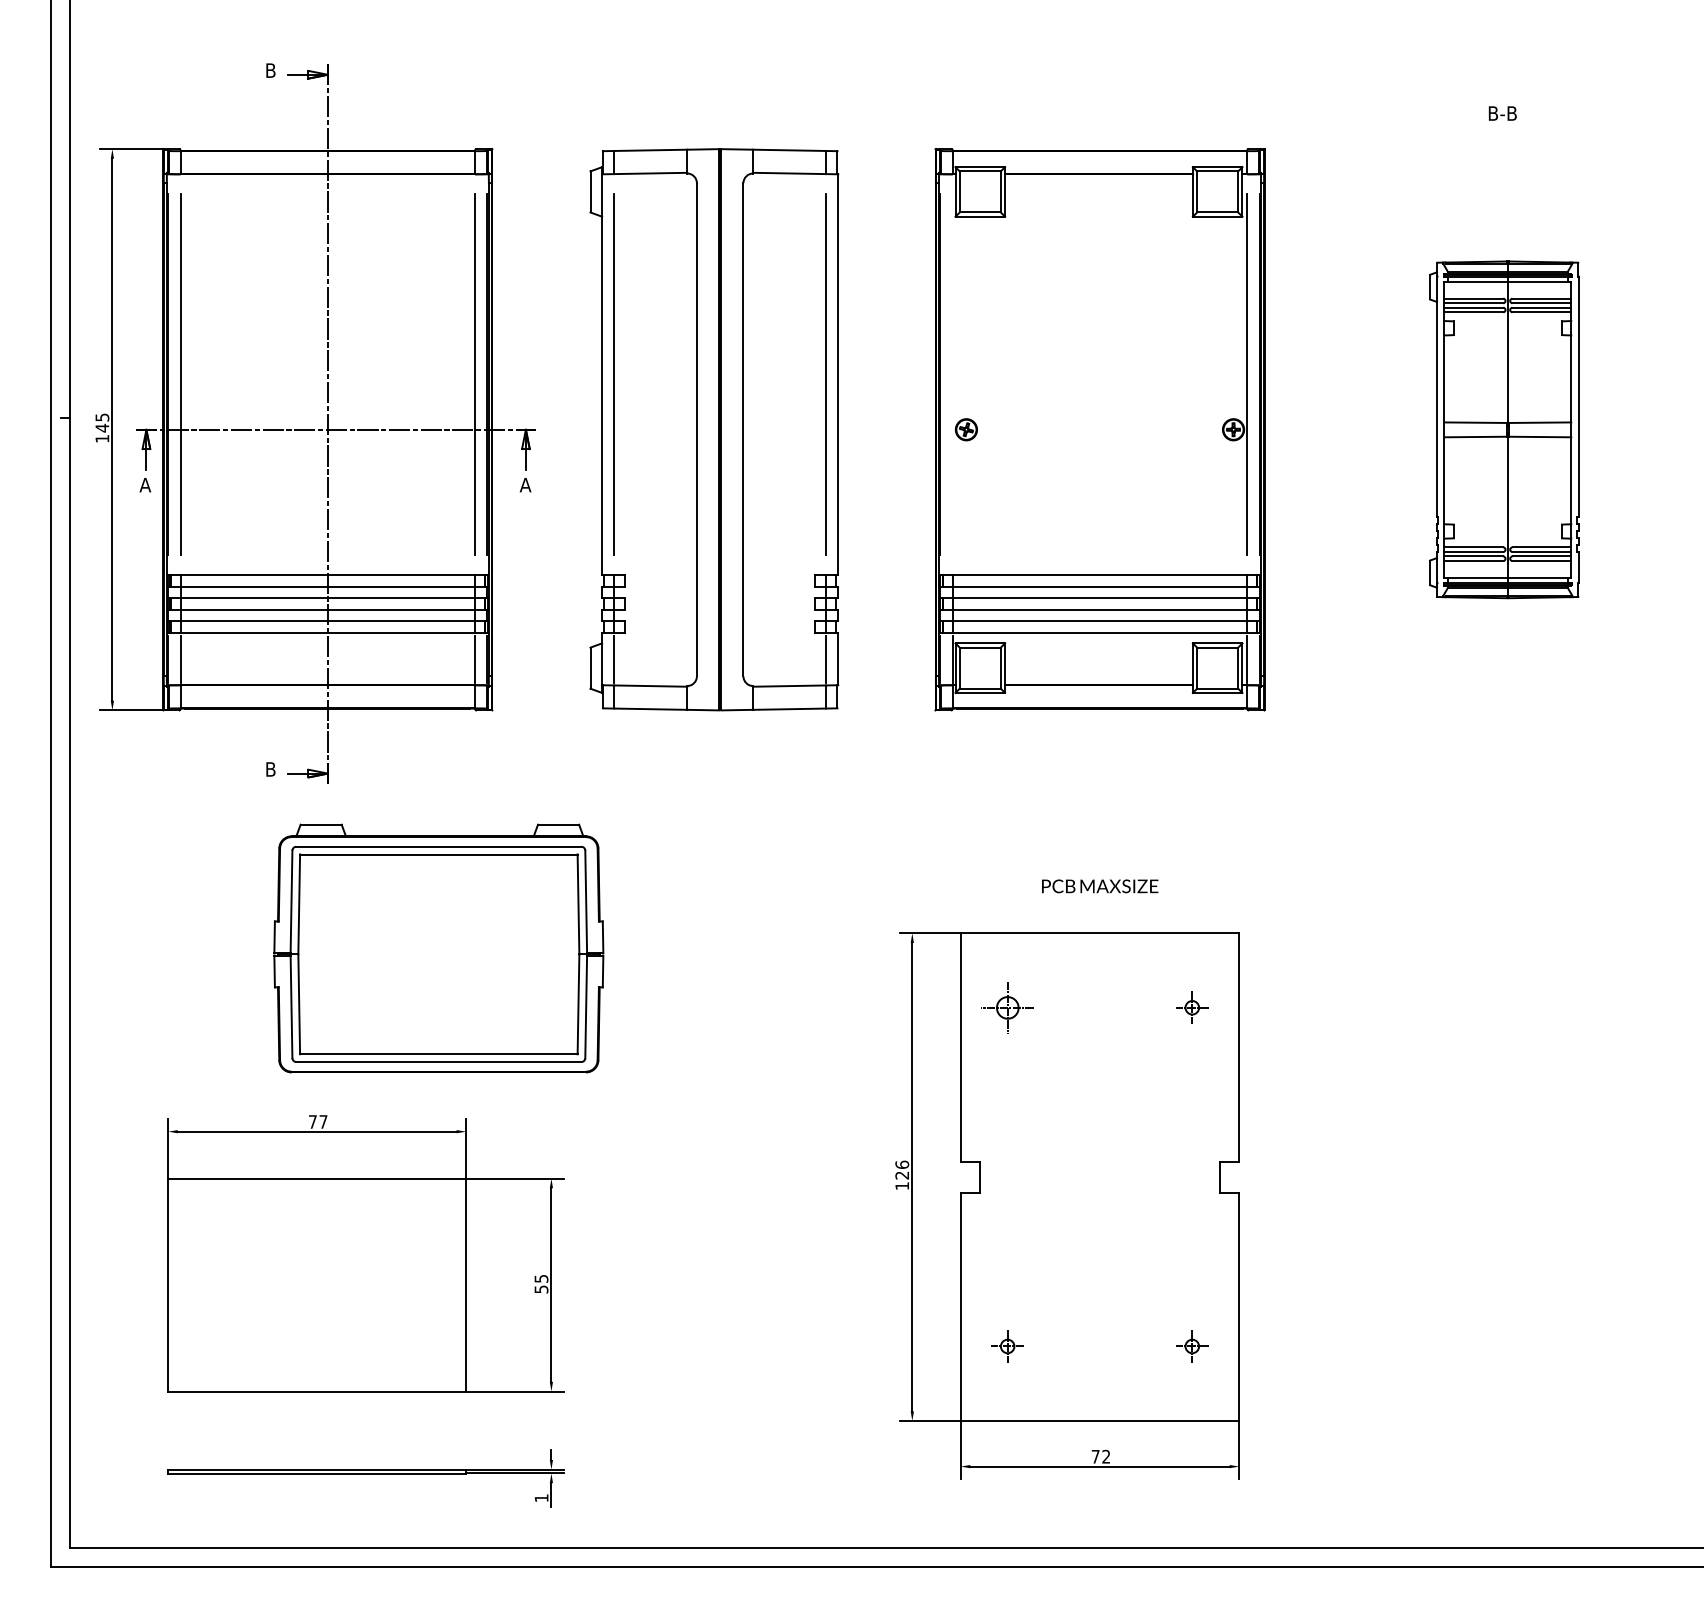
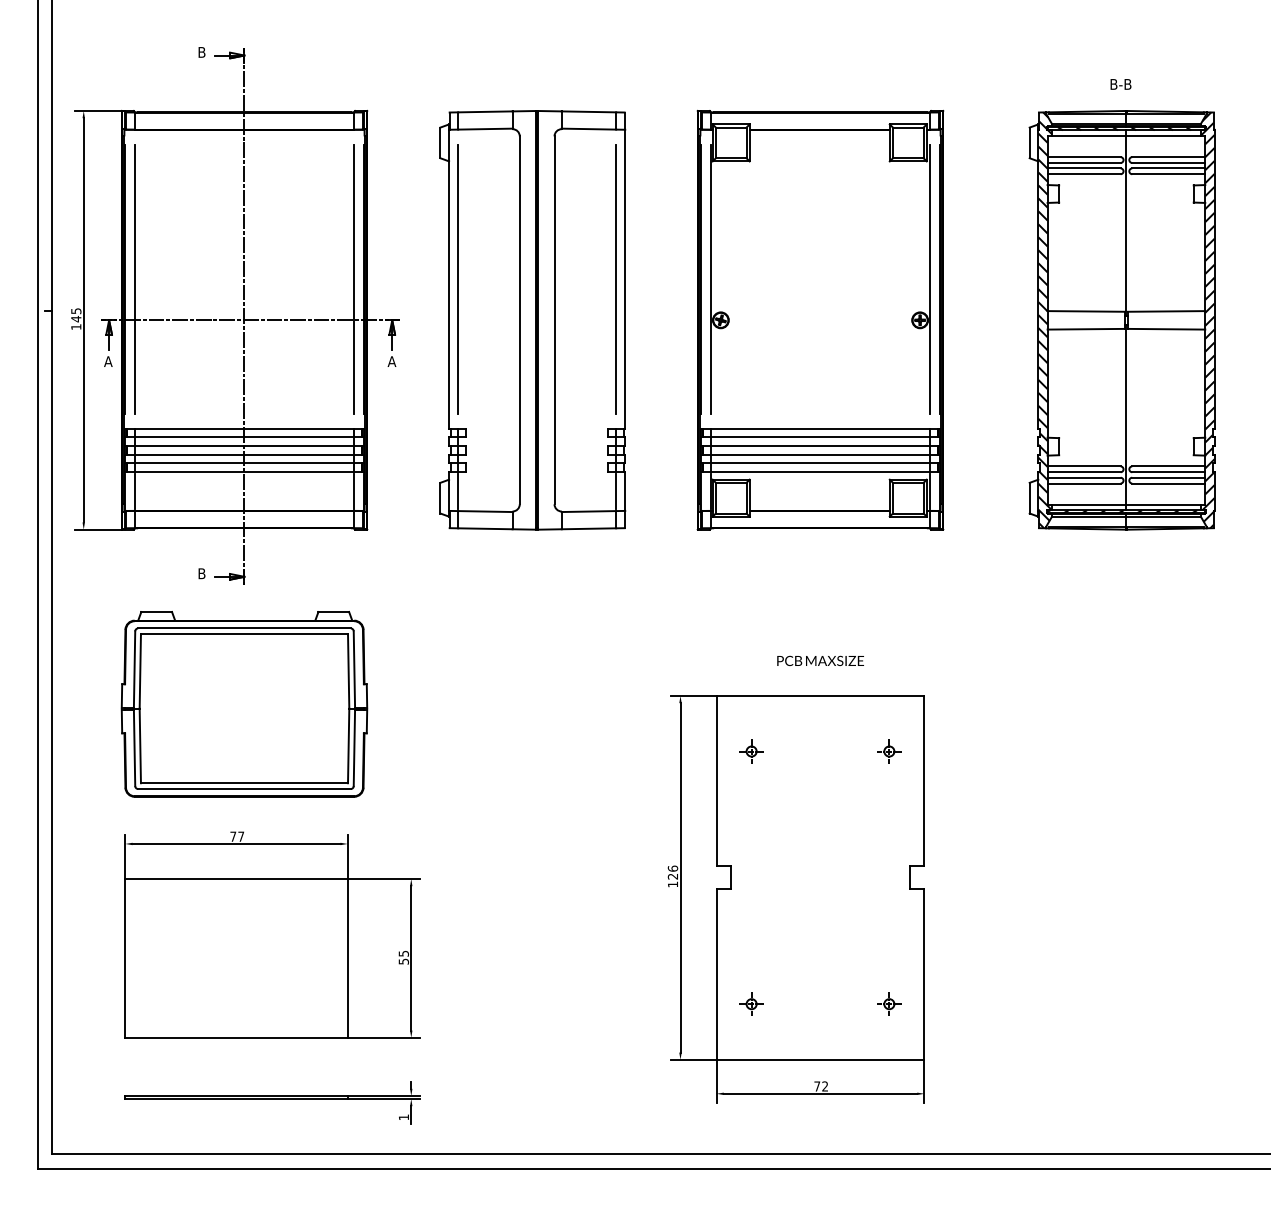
line: (952, 374) -> (710, 279), added
part: (1504, 429) -> (1122, 320), size x1.67
part: (438, 948) -> (244, 704), moved
part: (1007, 1007) -> (751, 751), size x0.62

